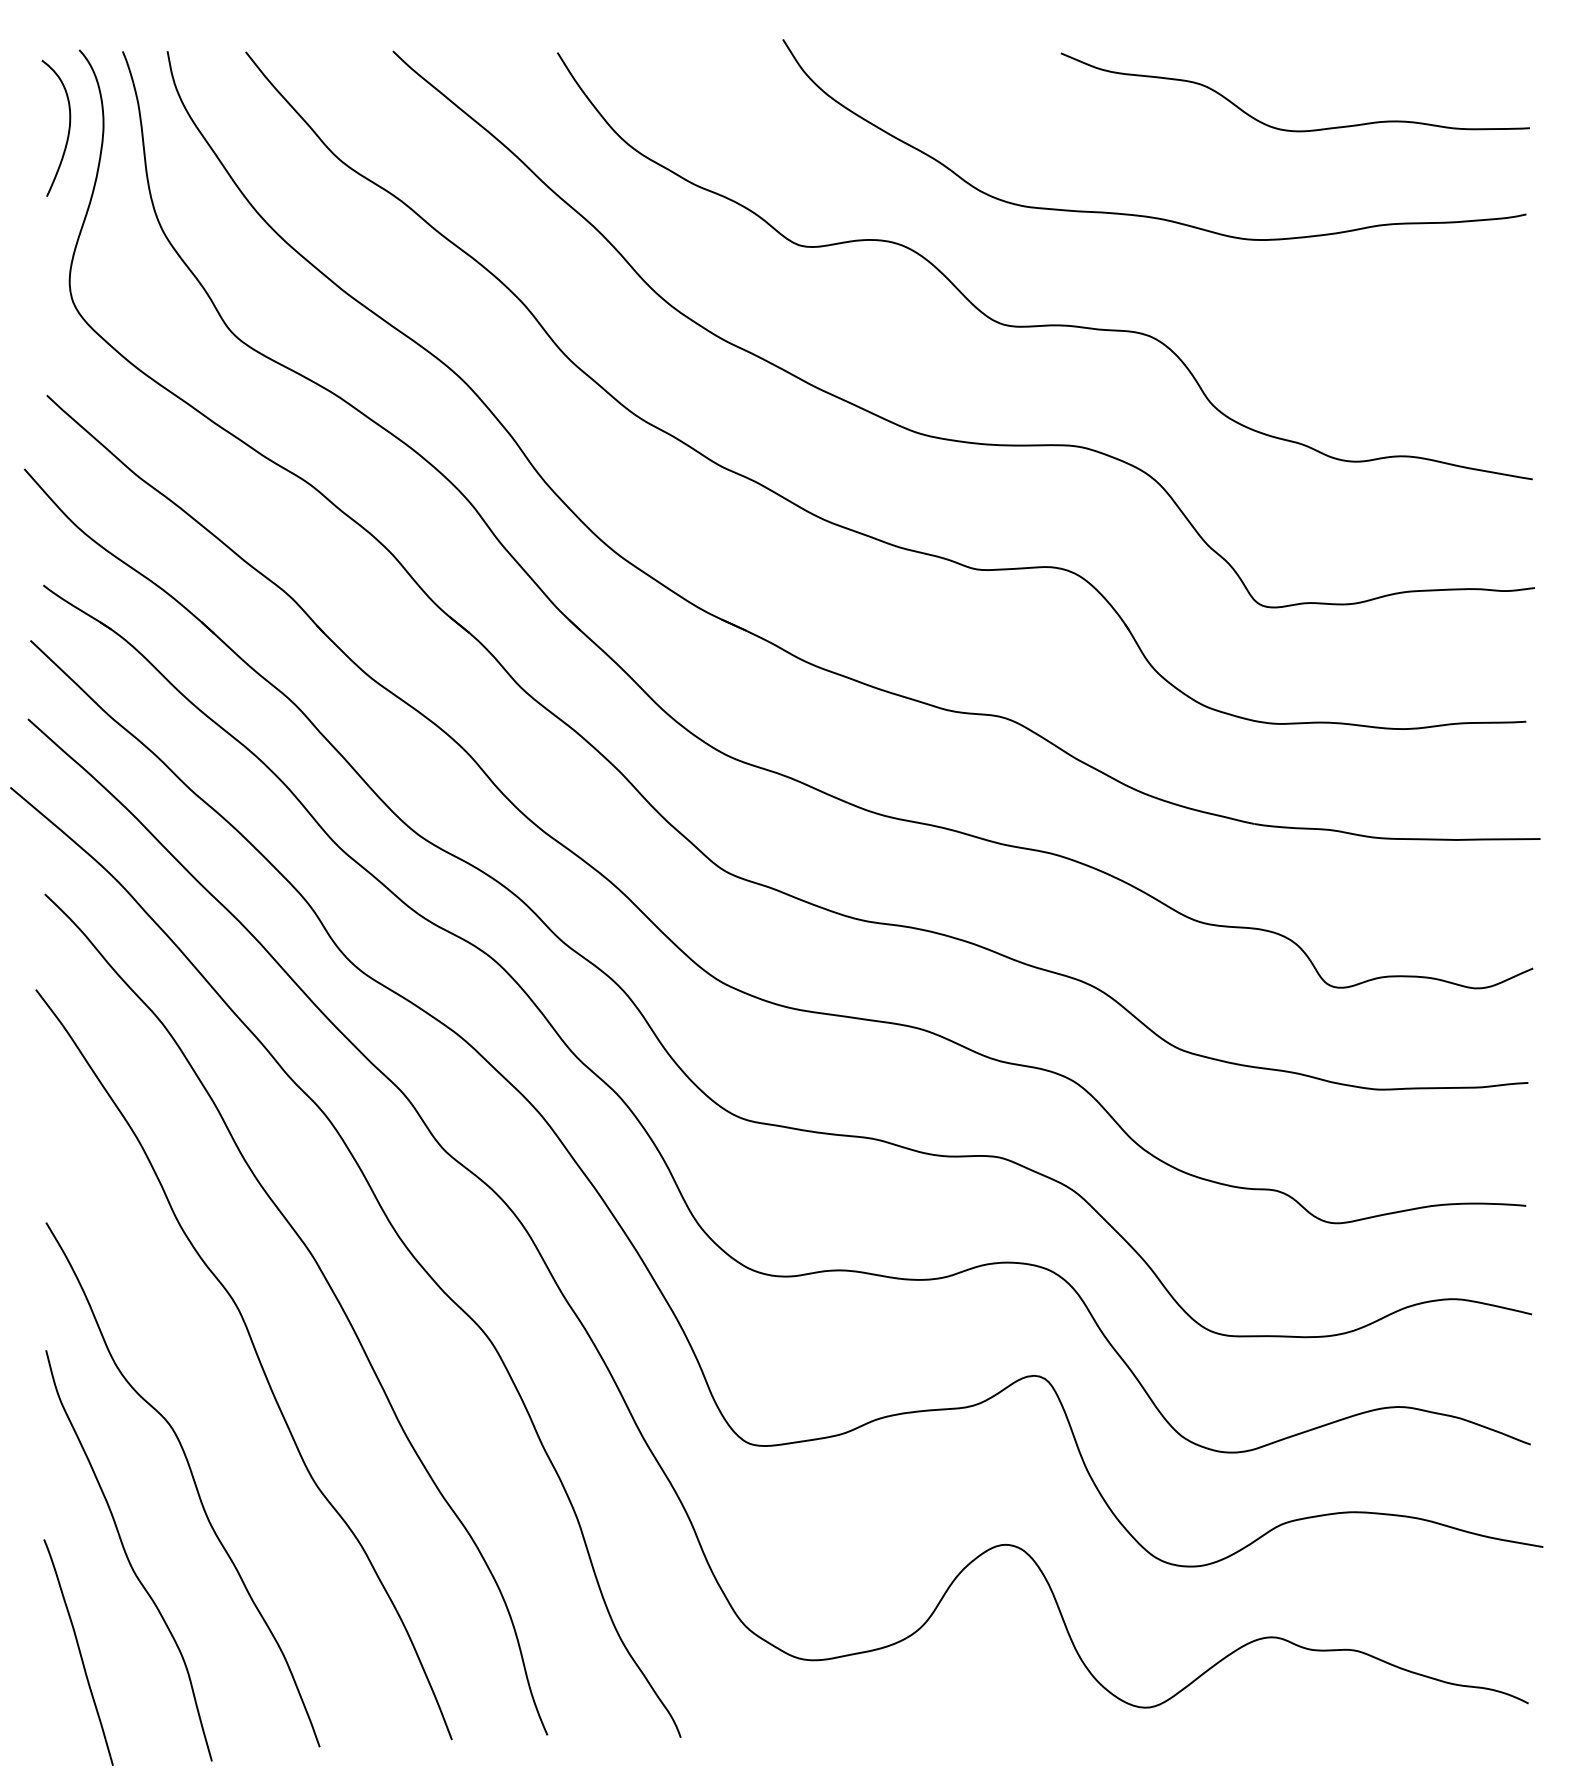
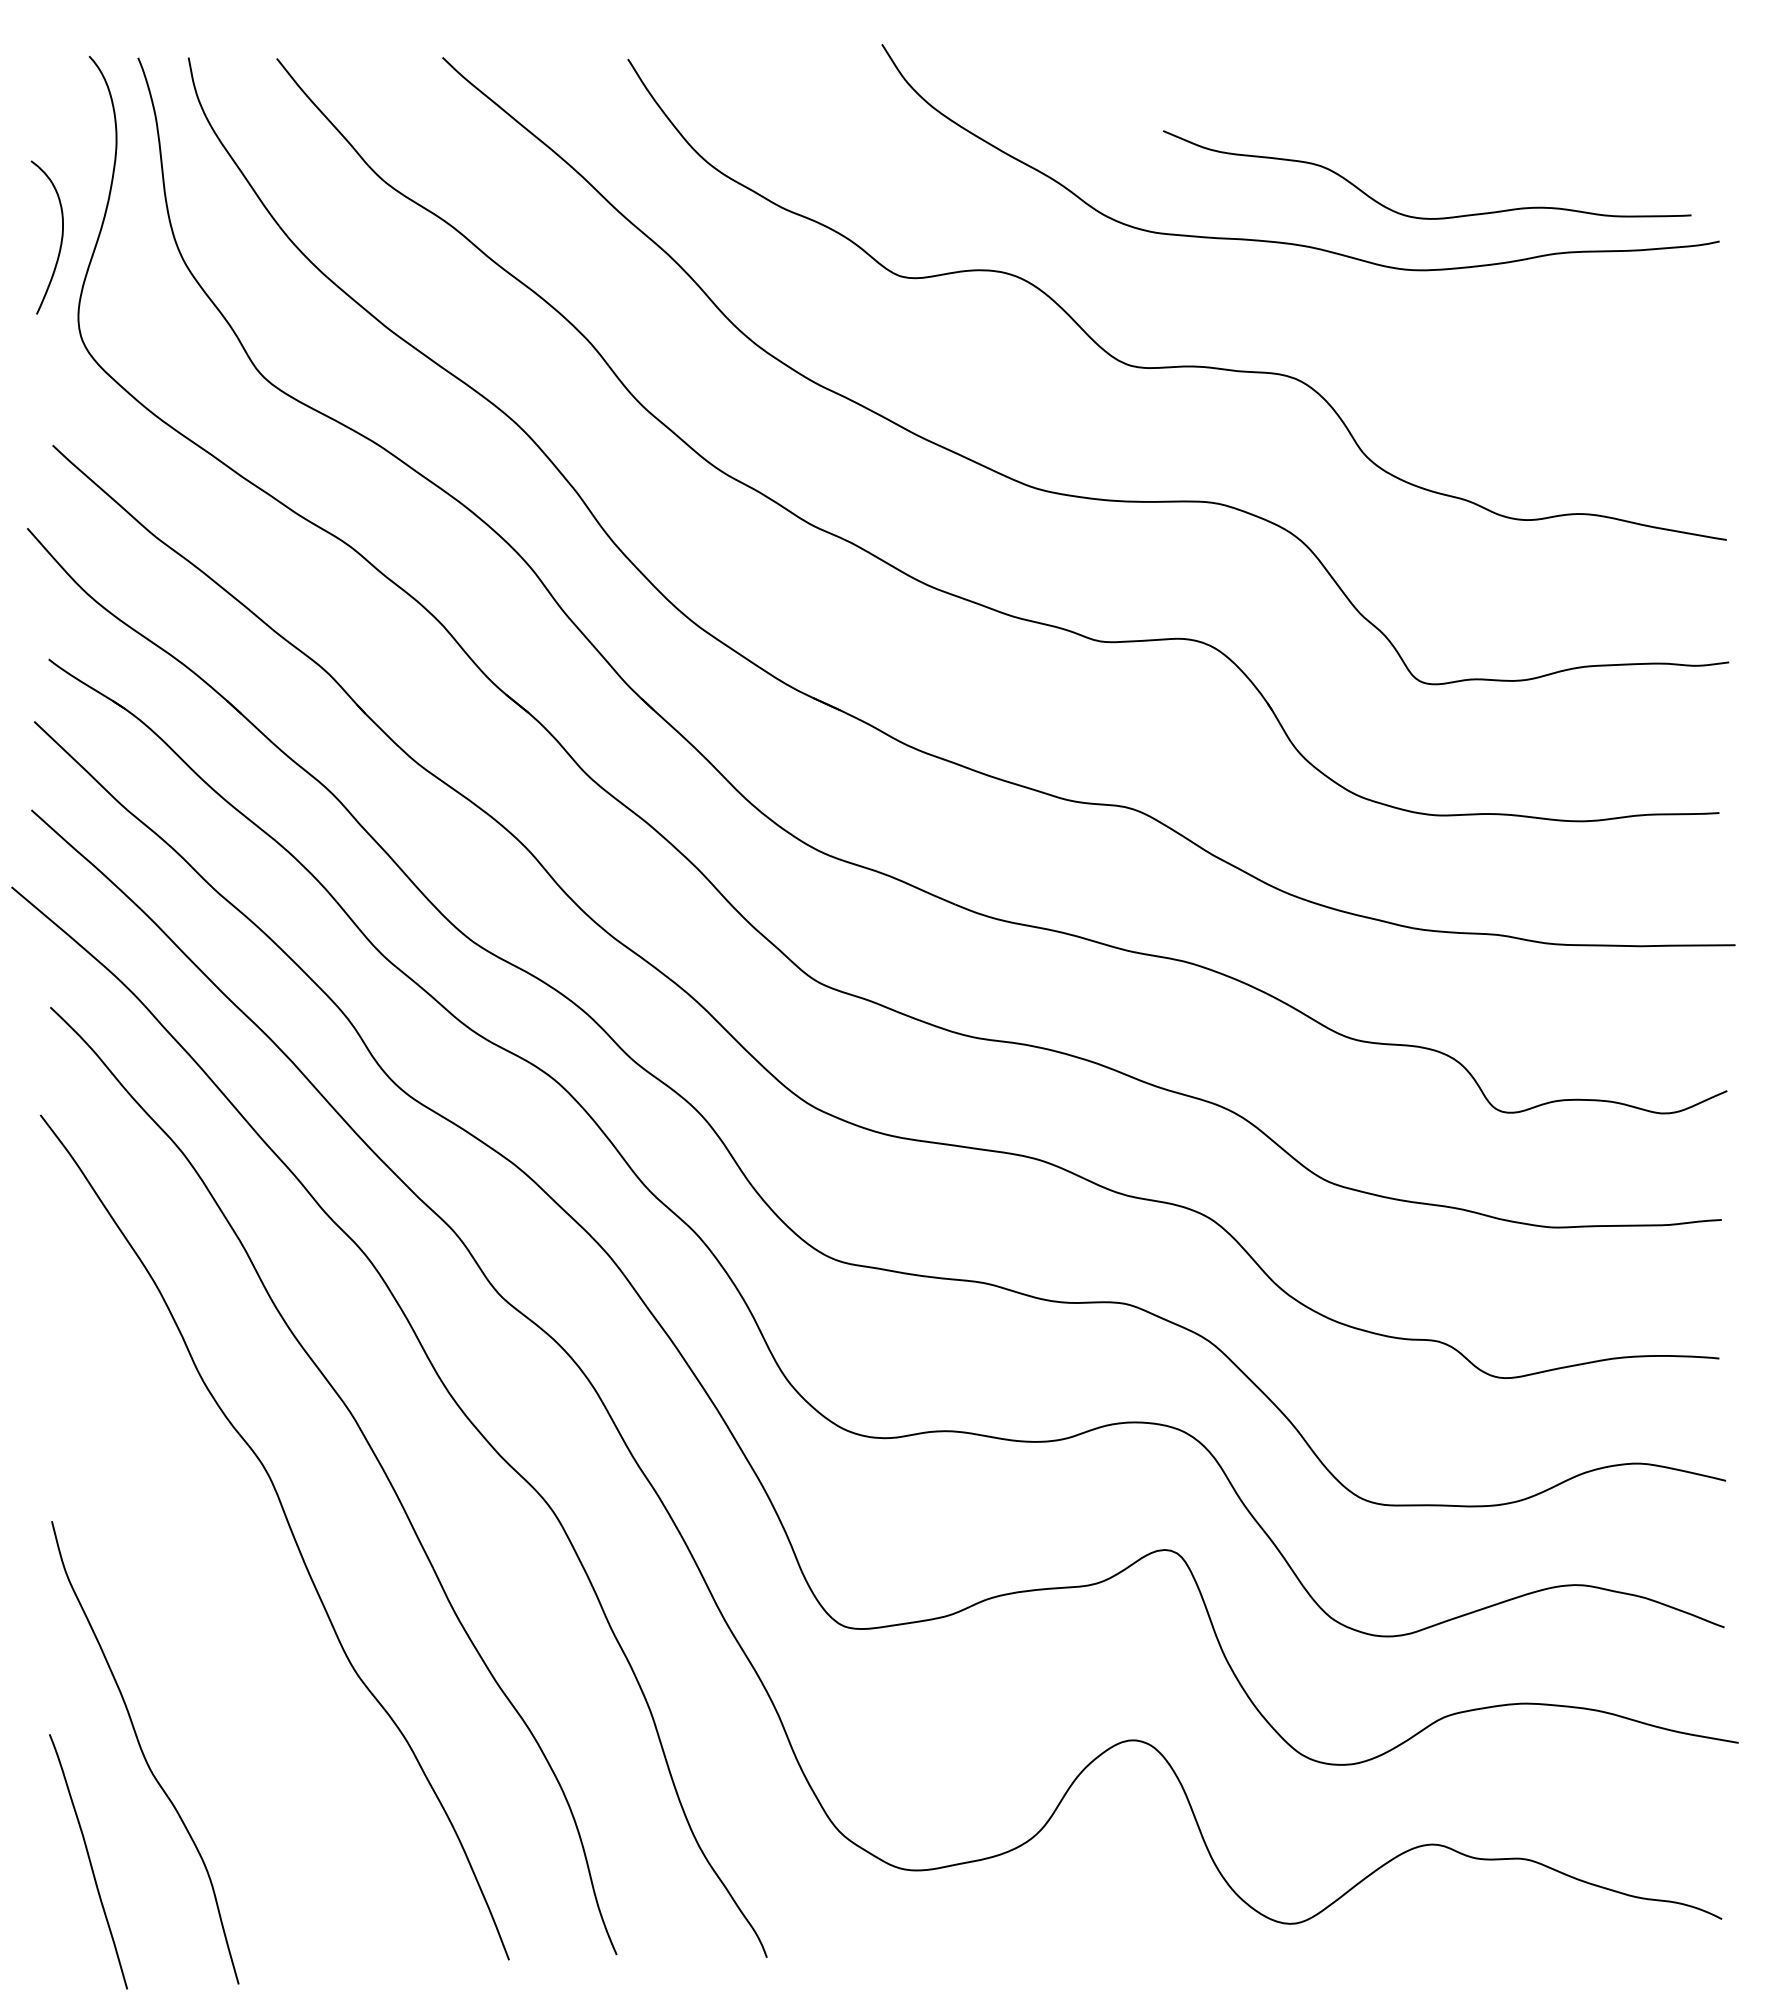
curve: (1295, 130) -> (1427, 217), moved
curve: (67, 131) -> (60, 241), moved
curve: (193, 1481) -> (217, 1668), removed

